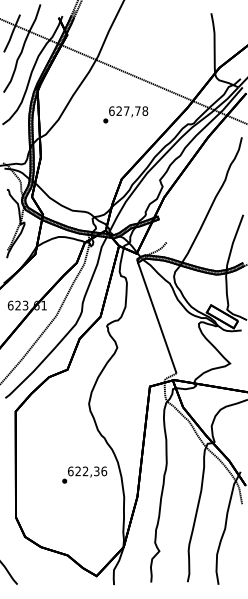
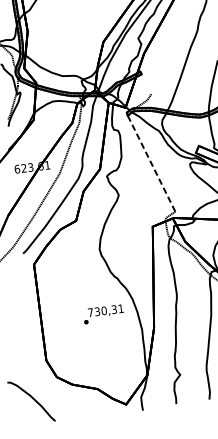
line: (157, 318) -> (151, 164), solid -> dashed
text: (87, 471) -> (105, 310), 622,36 -> 730,31

